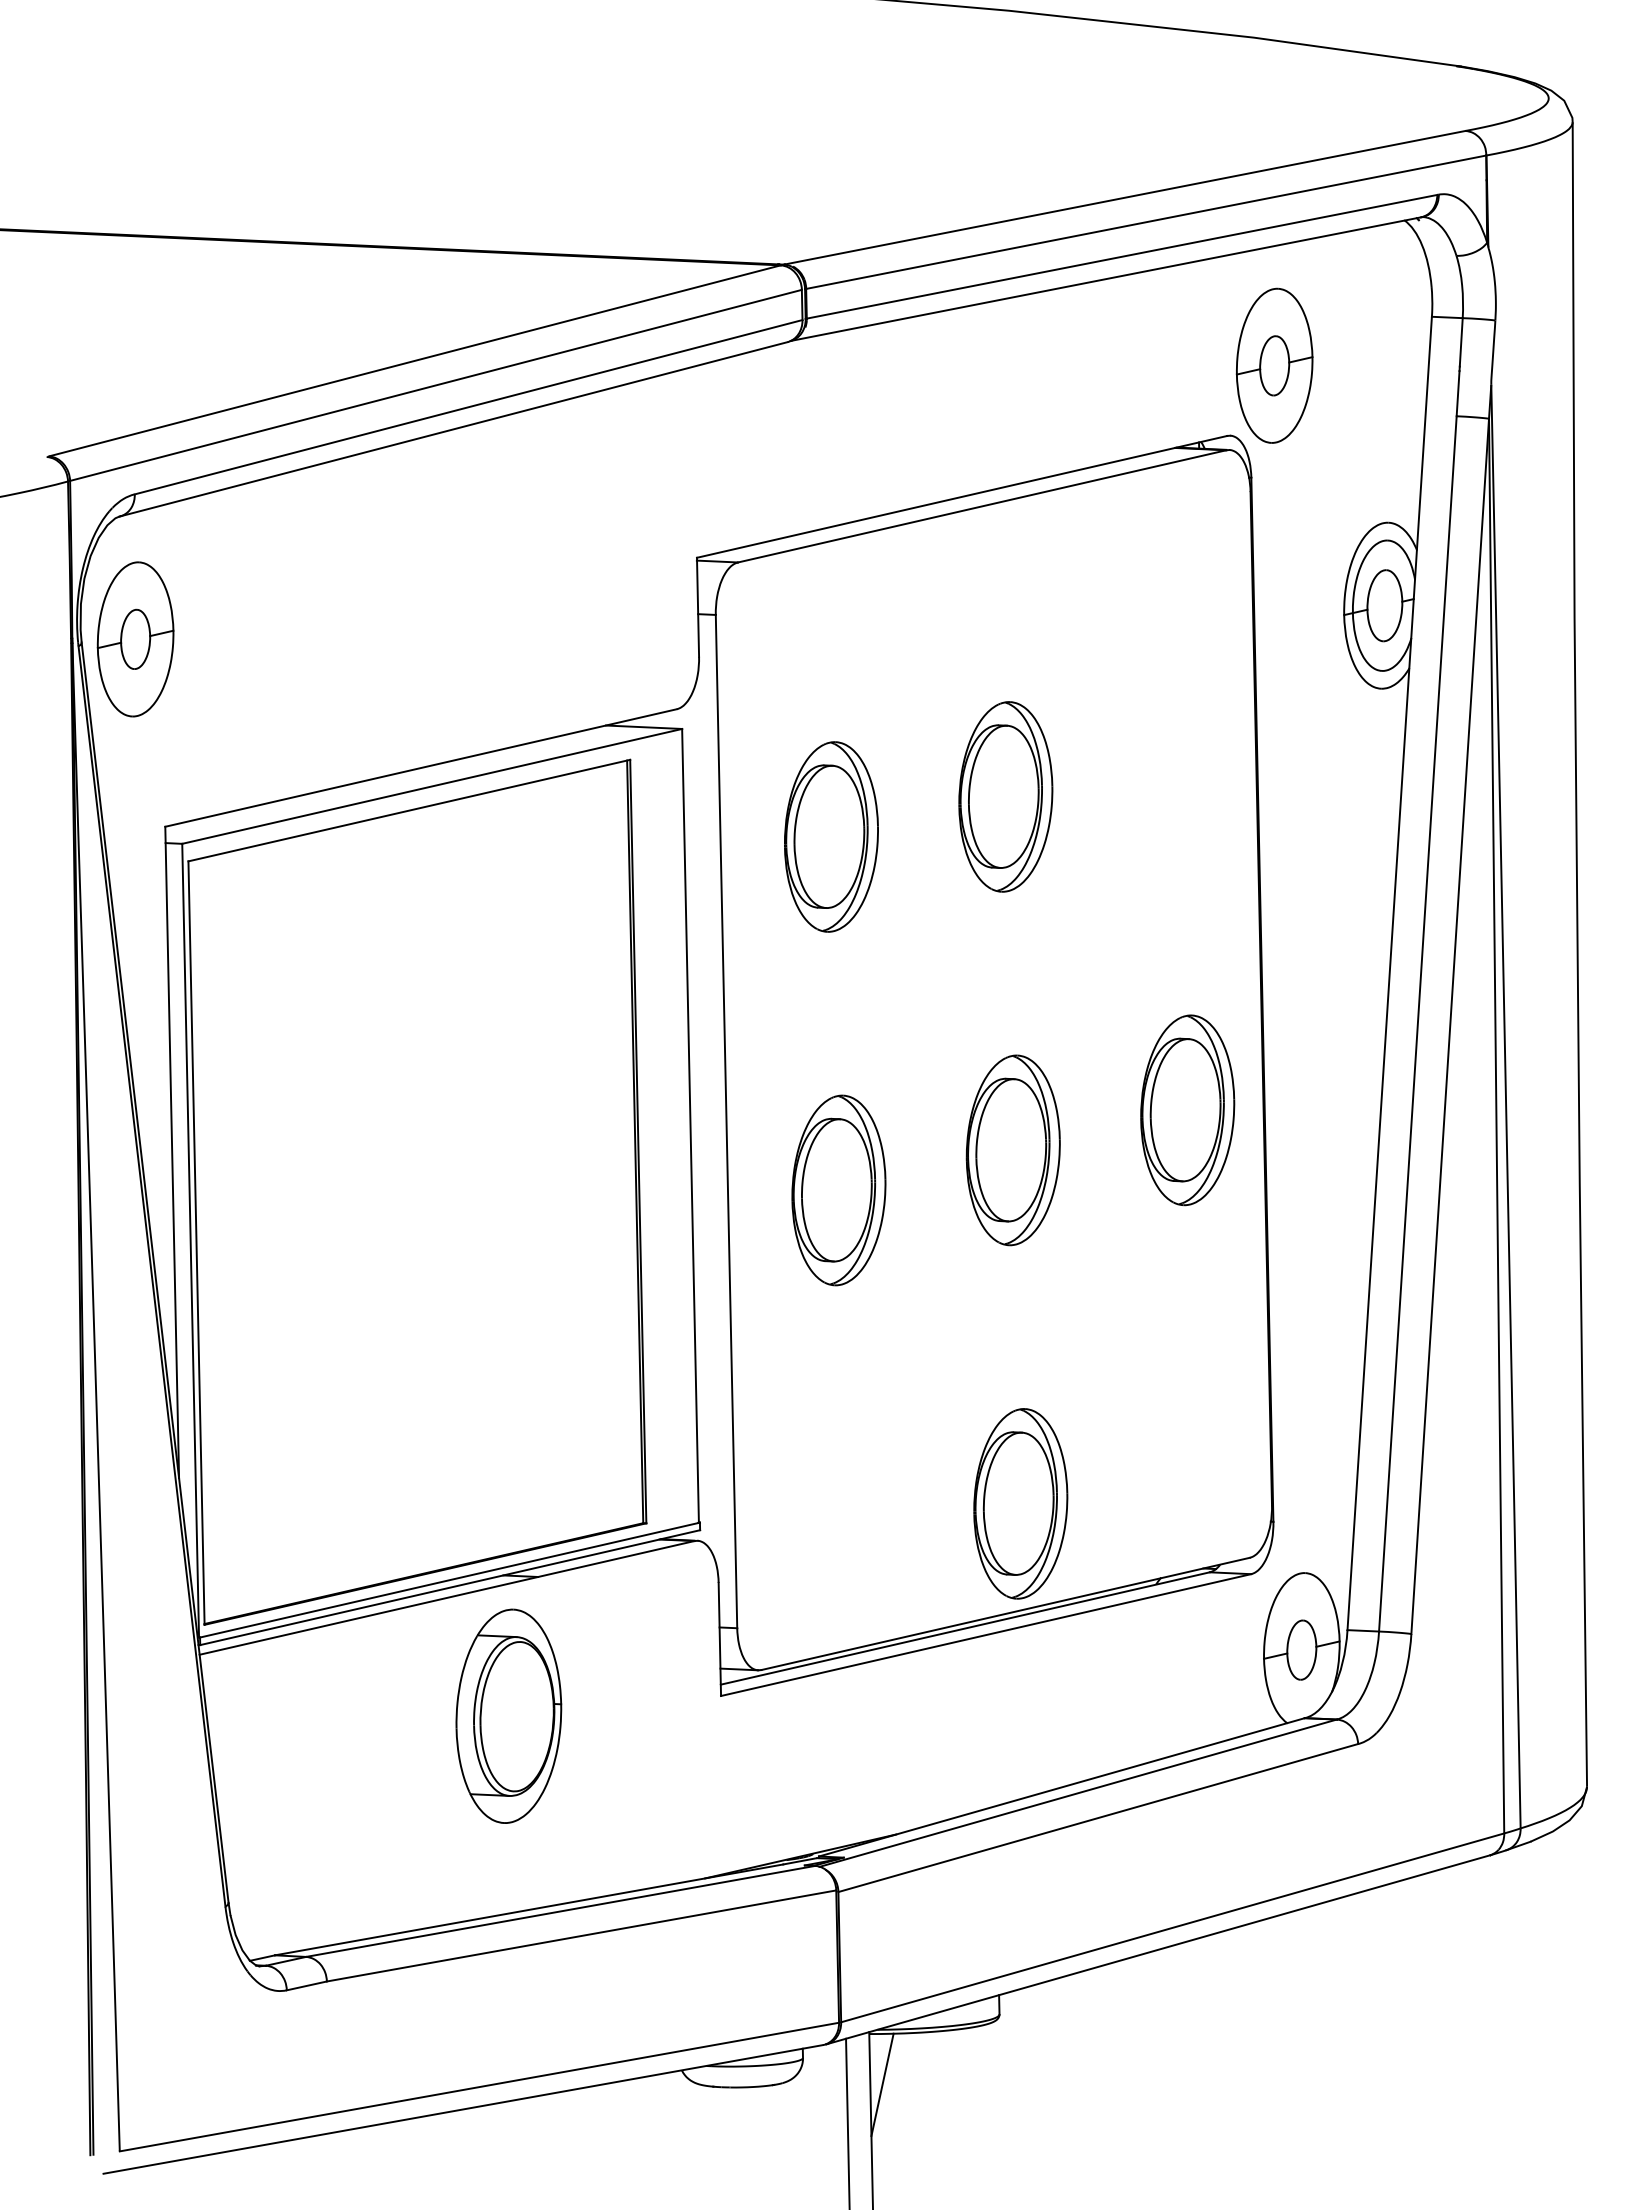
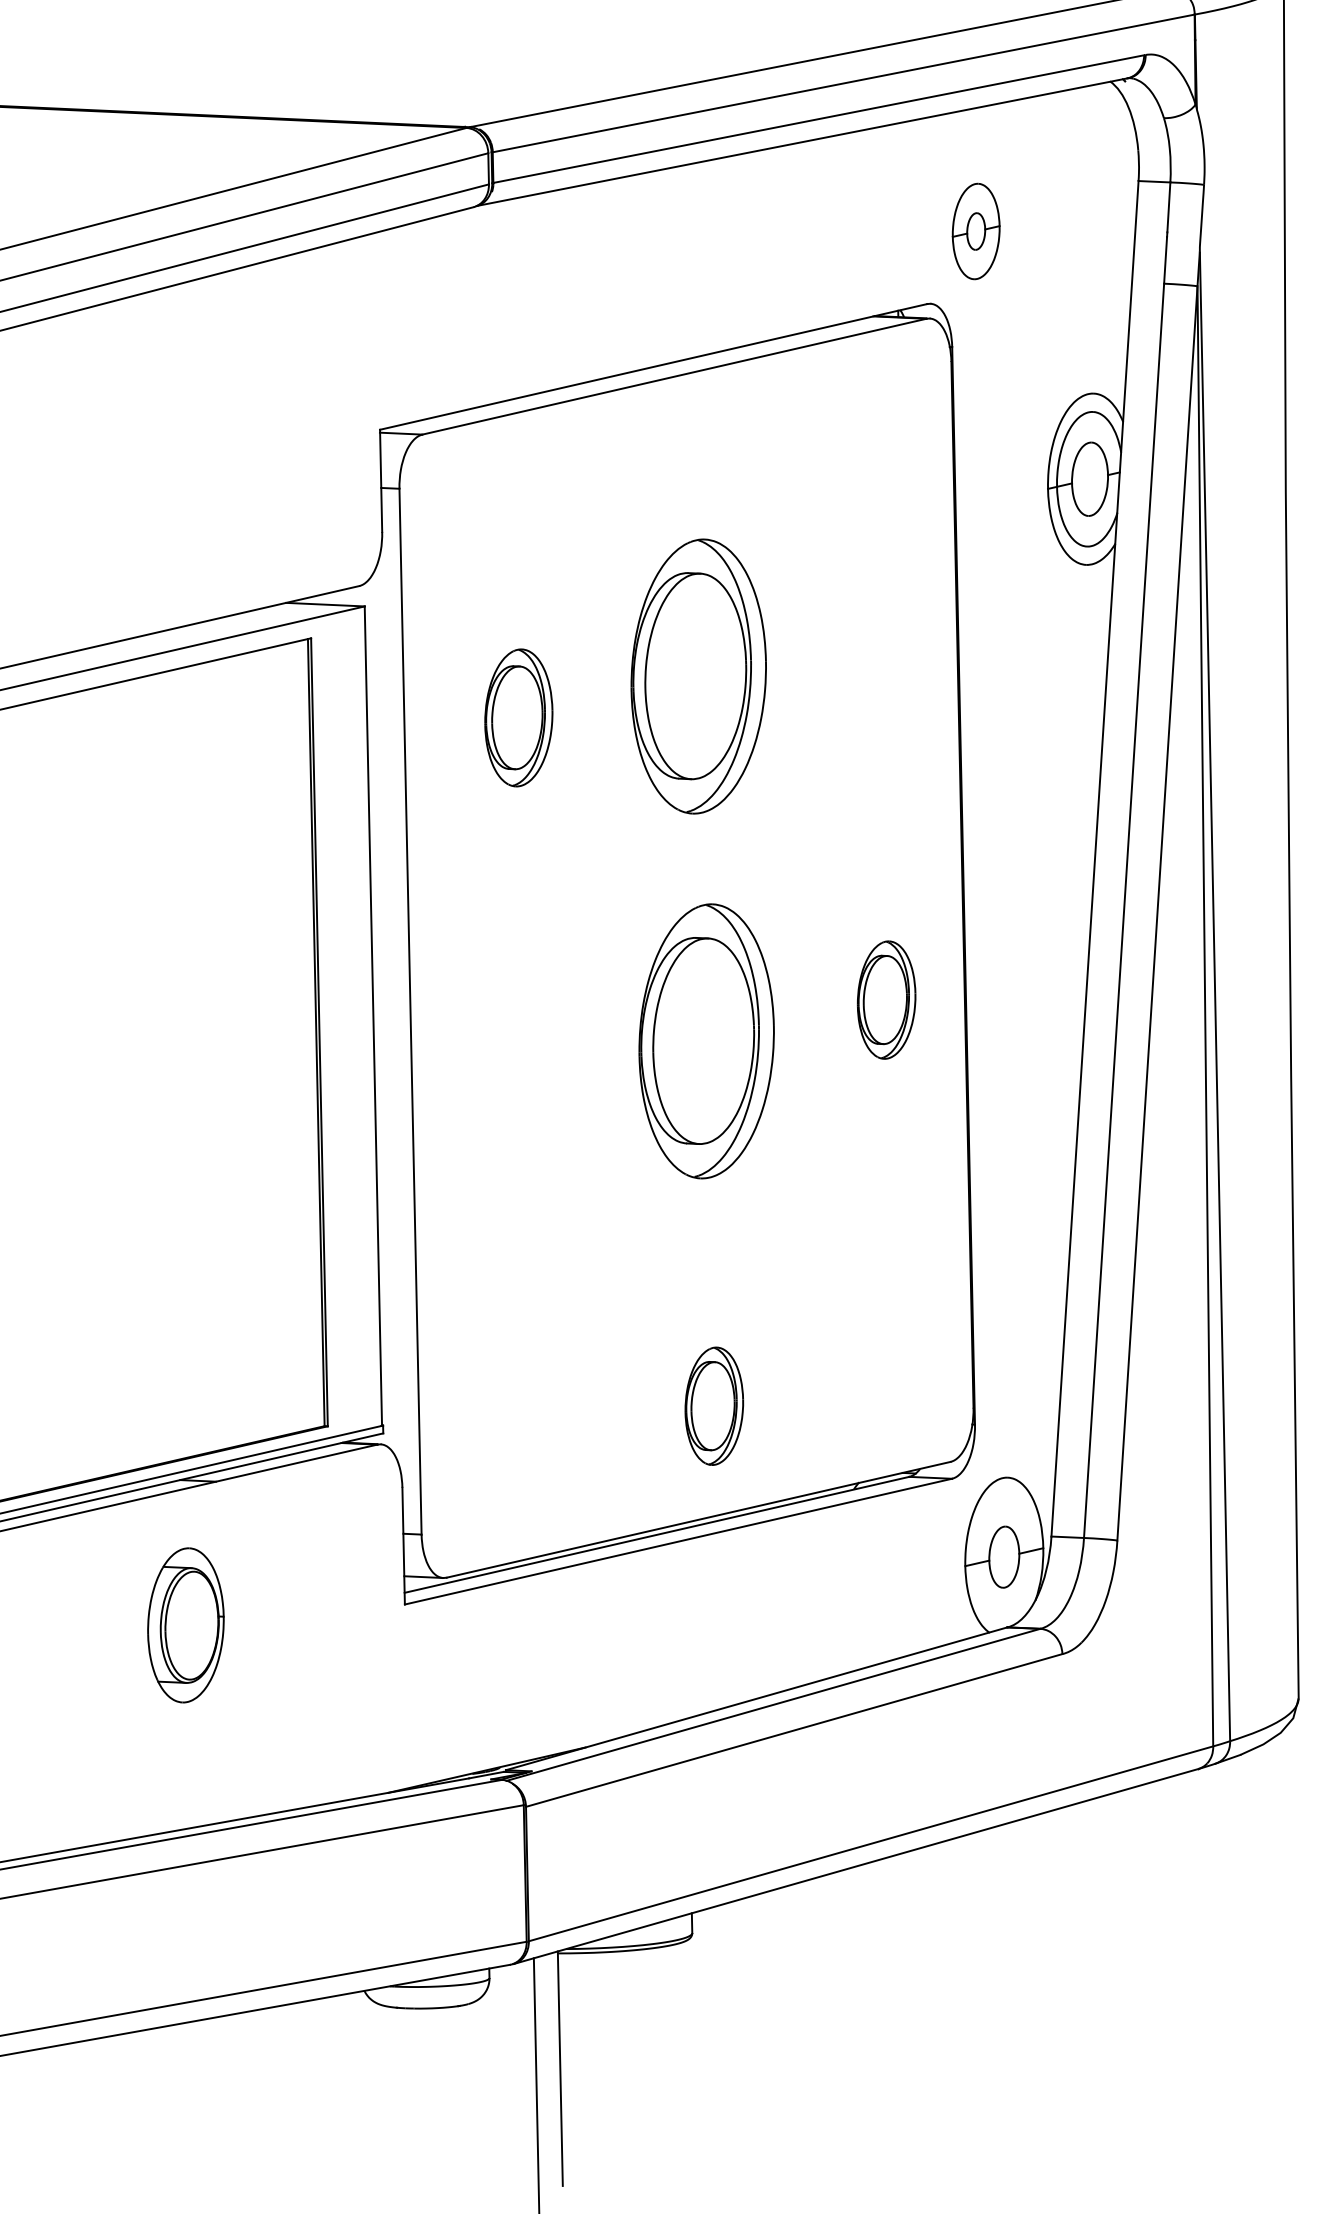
part: (1274, 365) -> (976, 231), size x0.6
part: (1005, 796) -> (698, 676), size x1.4
part: (831, 836) -> (518, 717), size x0.7
part: (1187, 1110) -> (886, 1000), size x0.6
part: (1012, 1150) -> (705, 1041), size x1.4
part: (838, 1190) -> (526, 1082), removed
part: (1020, 1503) -> (713, 1405), size x0.6
part: (508, 1715) -> (185, 1624), size x0.7
line: (882, 2084) -> (571, 2005), removed

